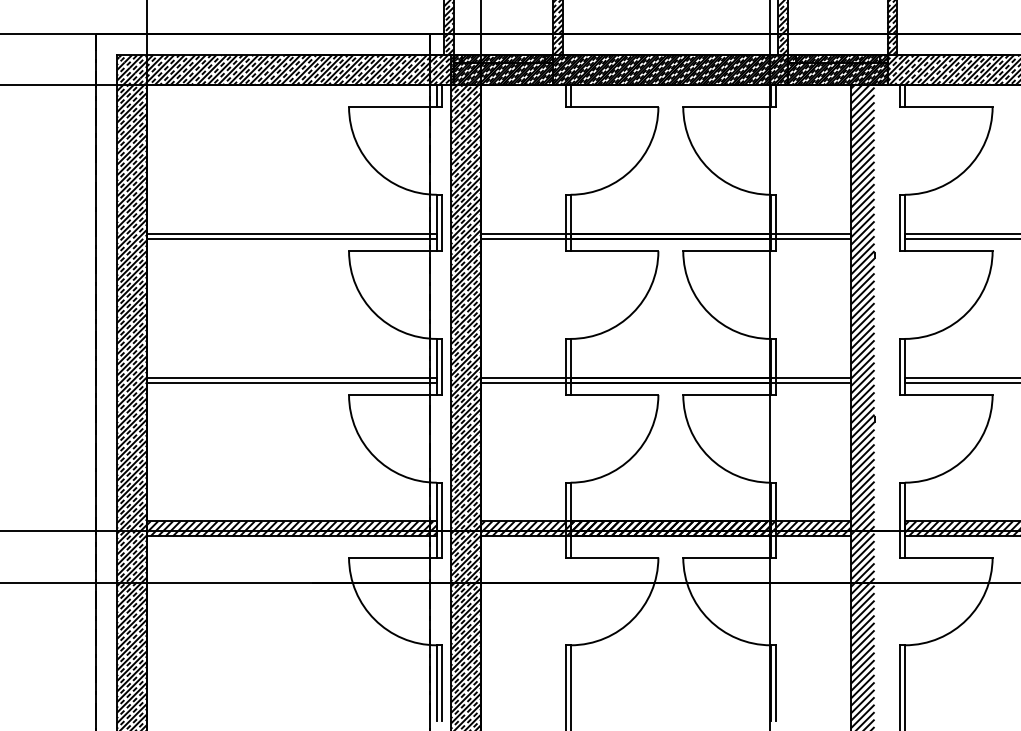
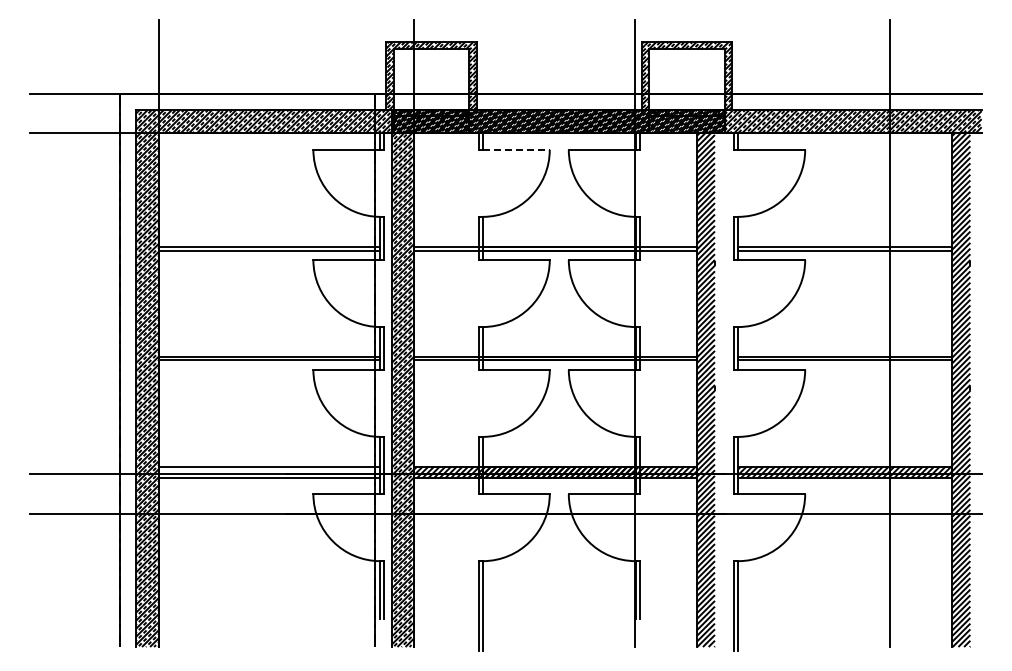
line: (614, 106) -> (516, 149), solid -> dashed
hatch: (291, 527) -> (269, 471), removed

